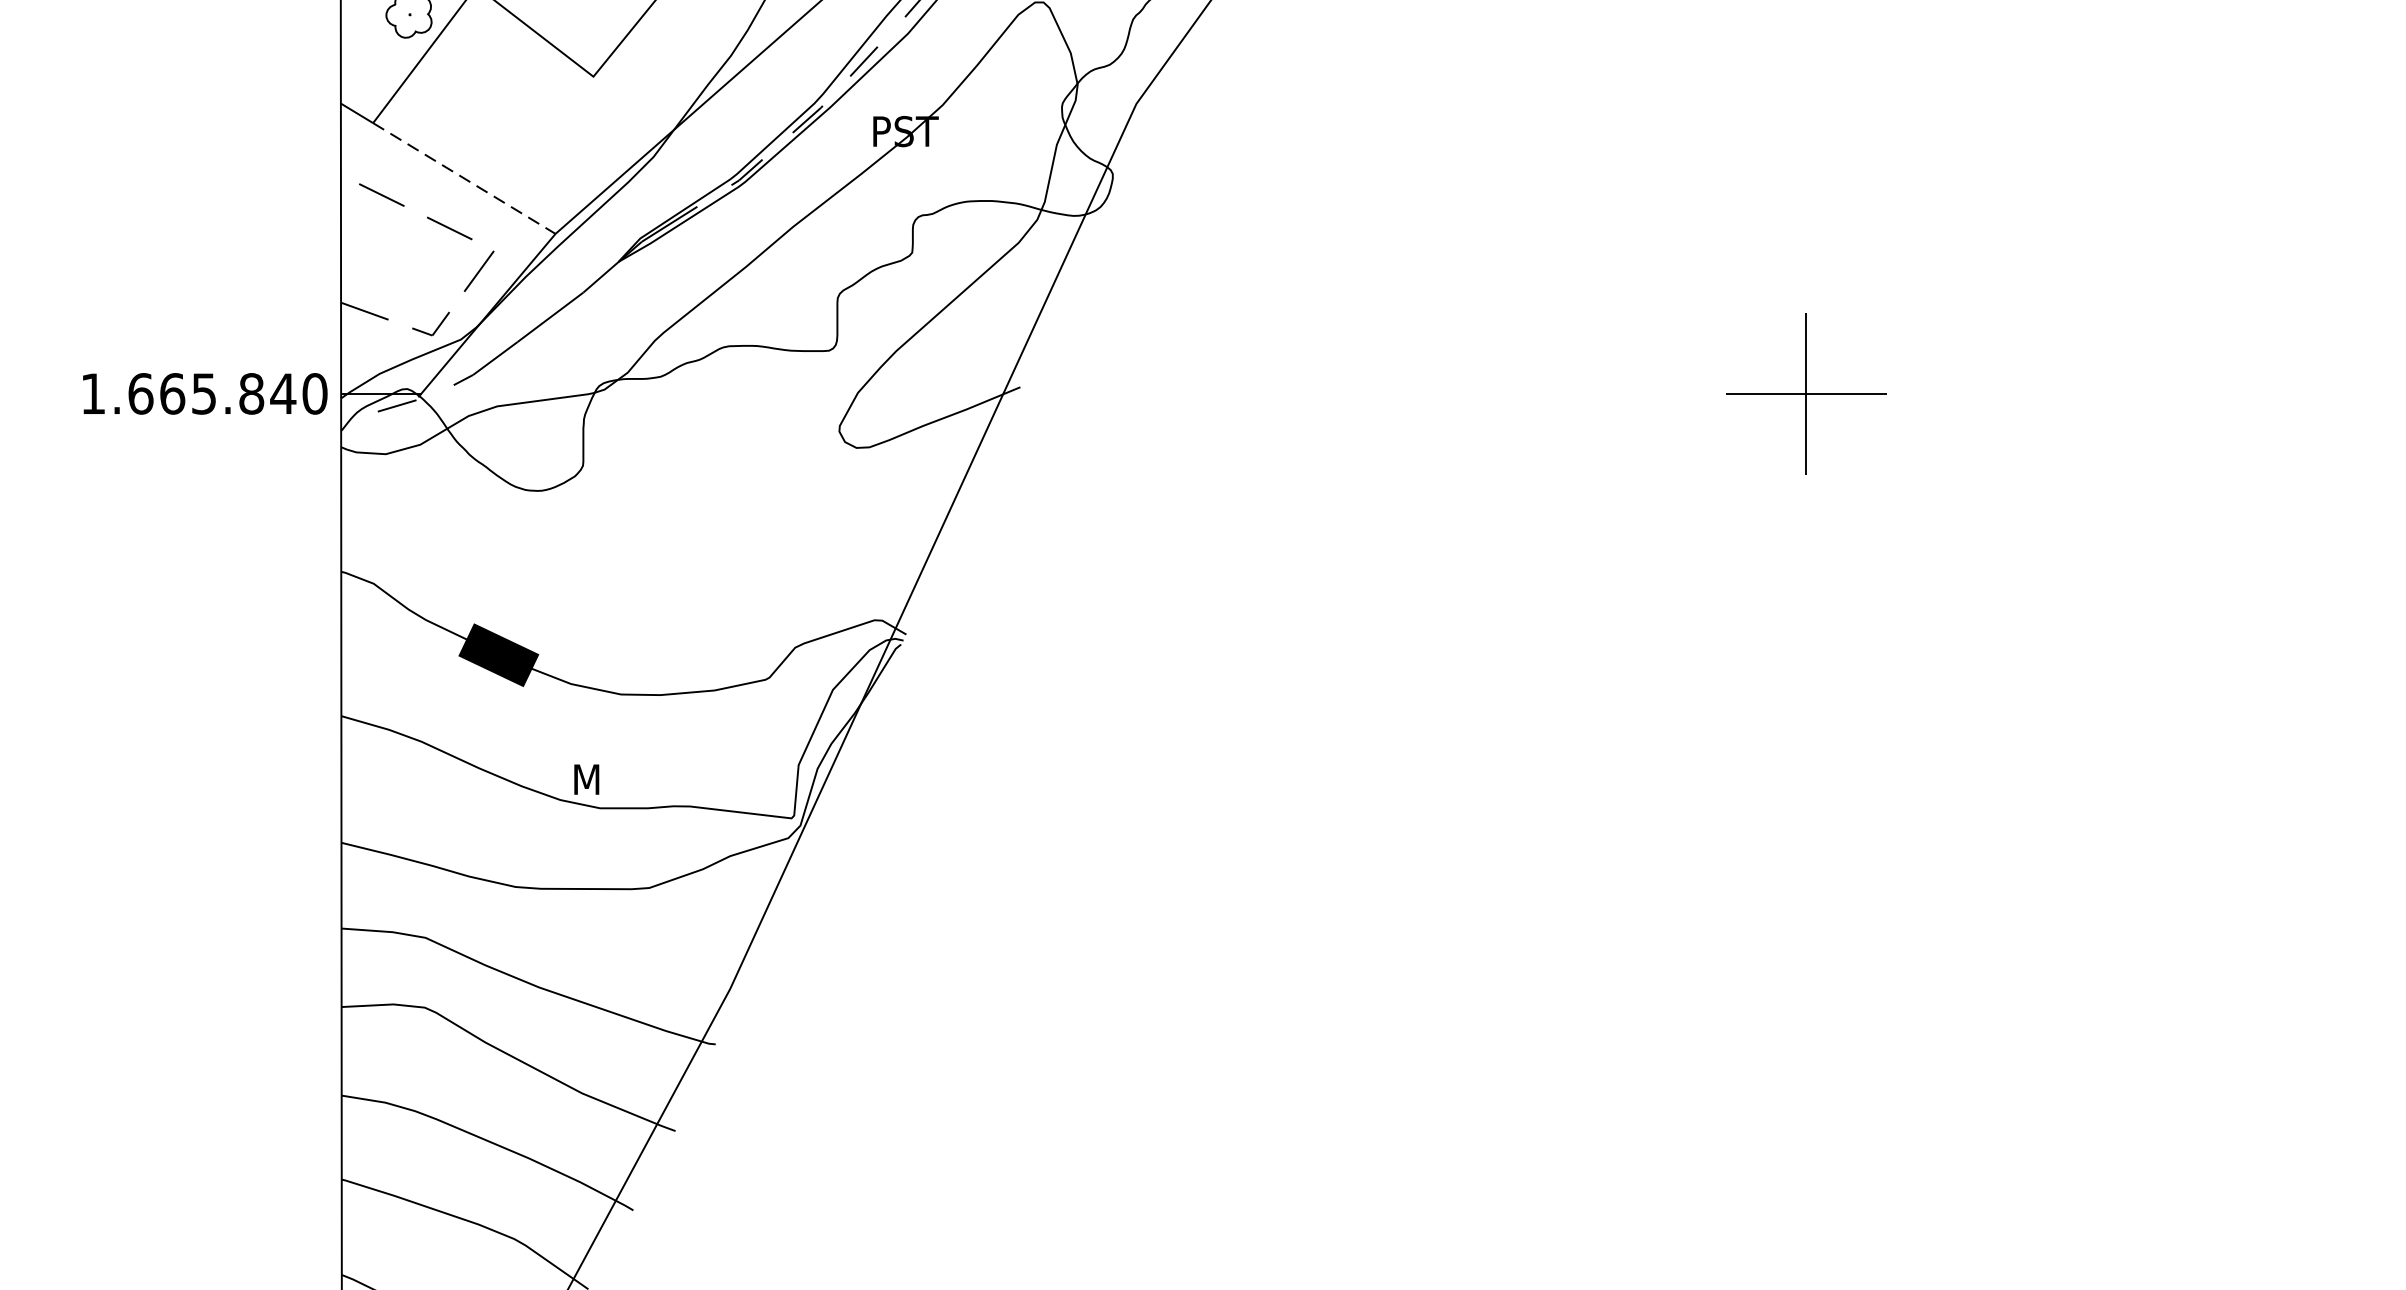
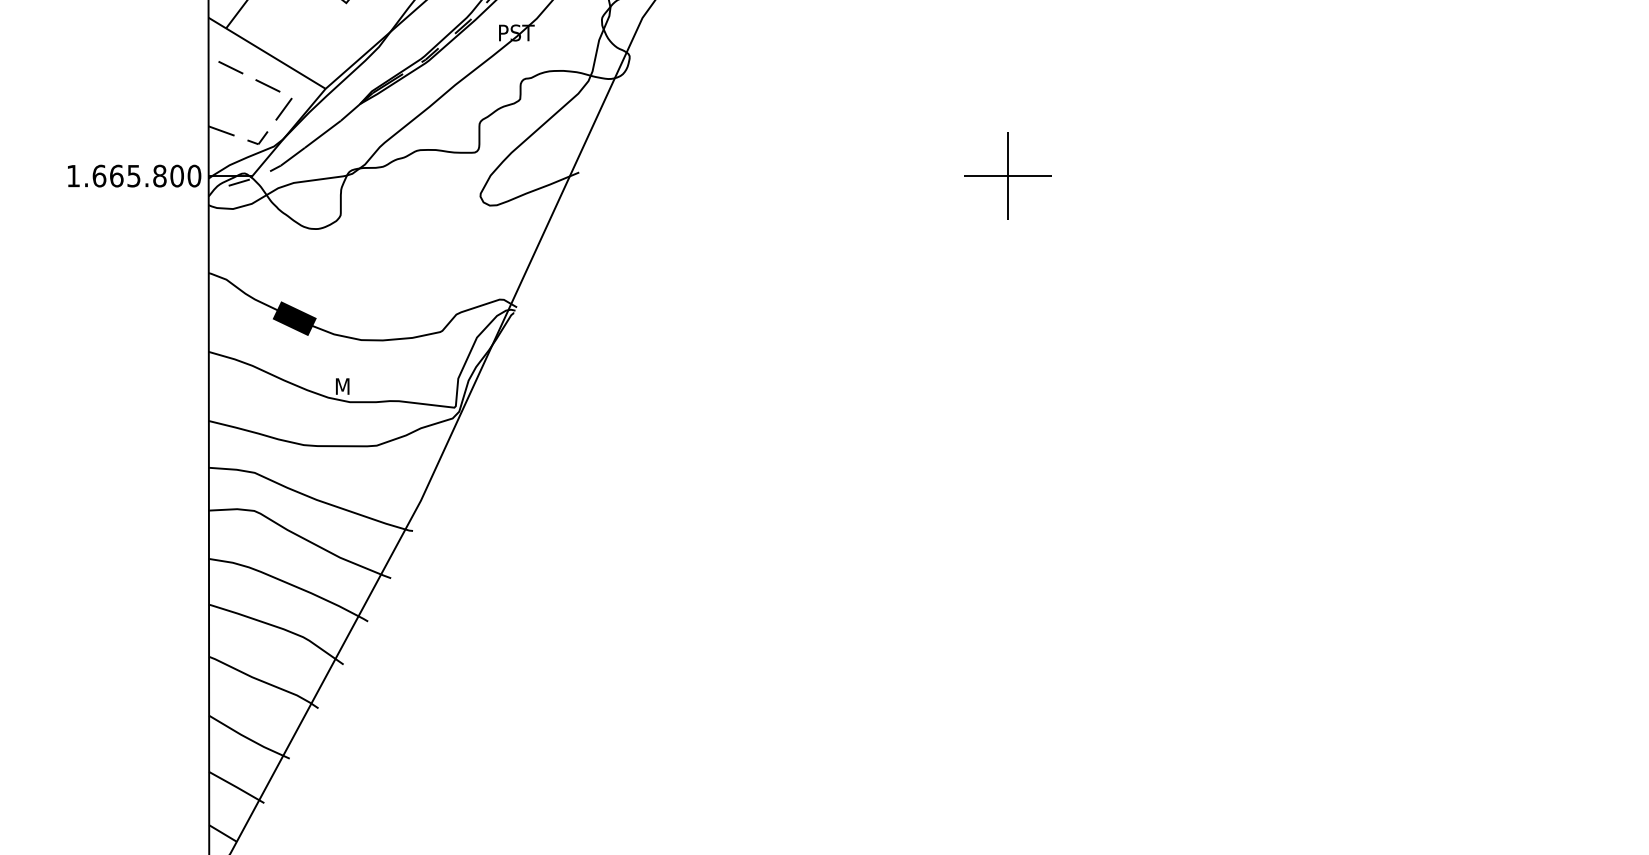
line: (465, 178) -> (276, 58), dashed -> solid
text: (283, 392) -> (177, 175), 1.665.840 -> 1.665.800

